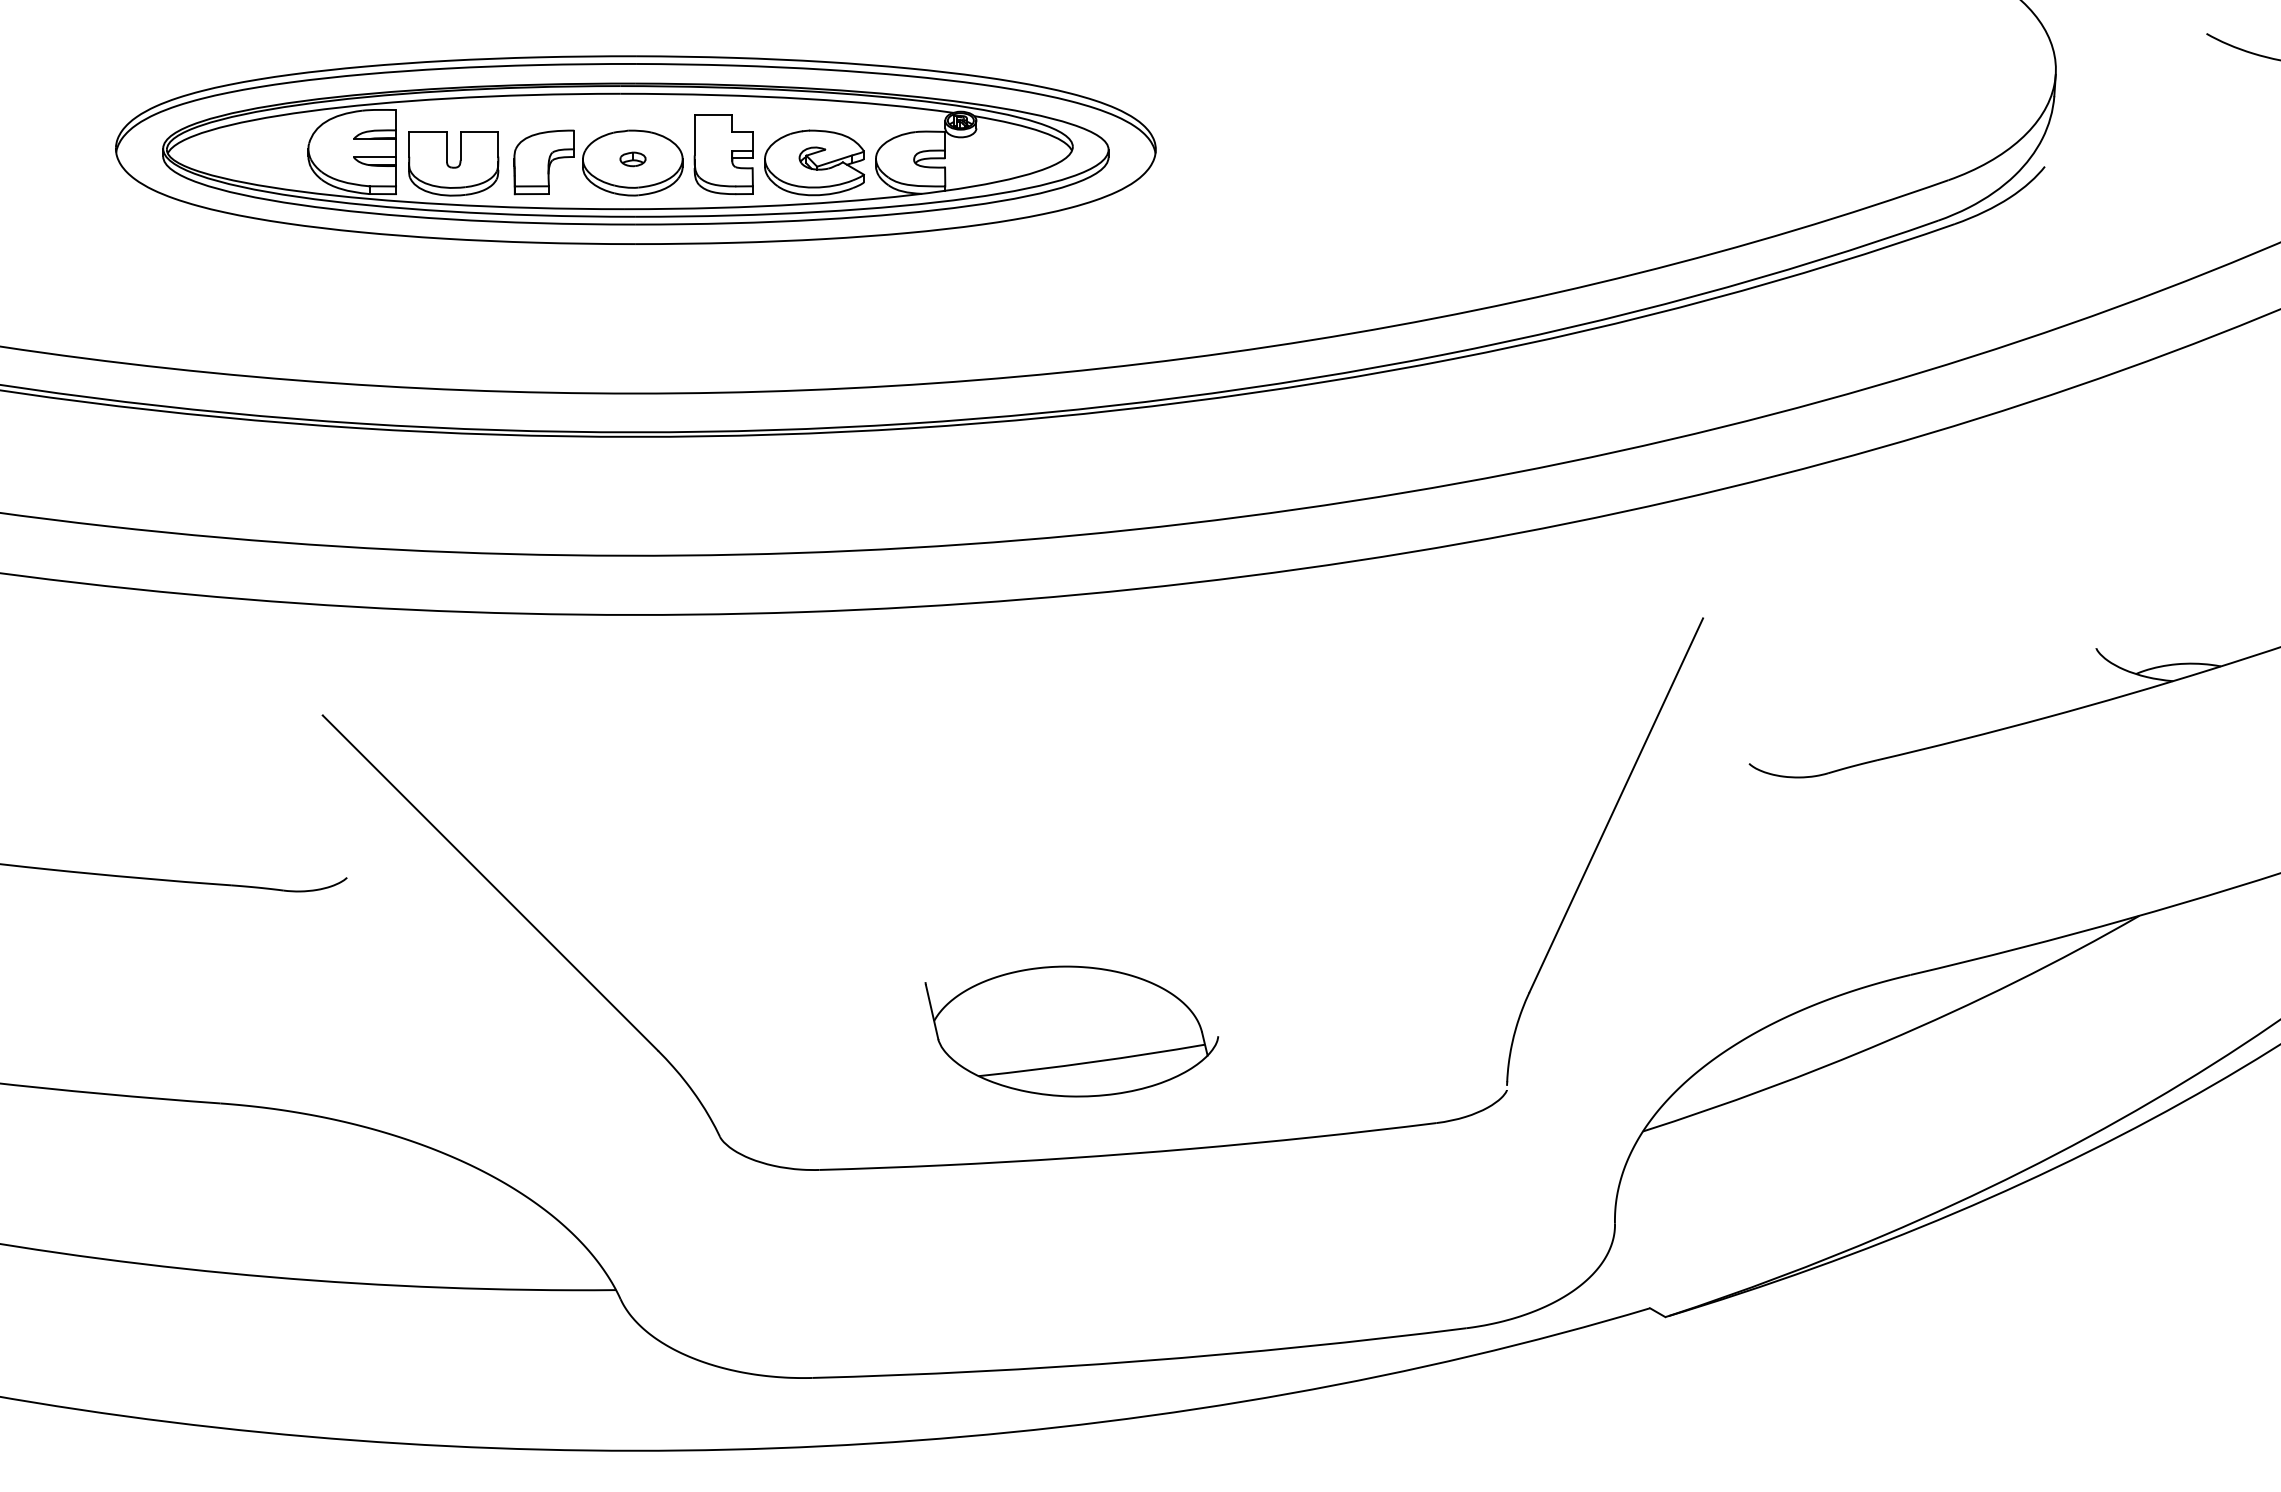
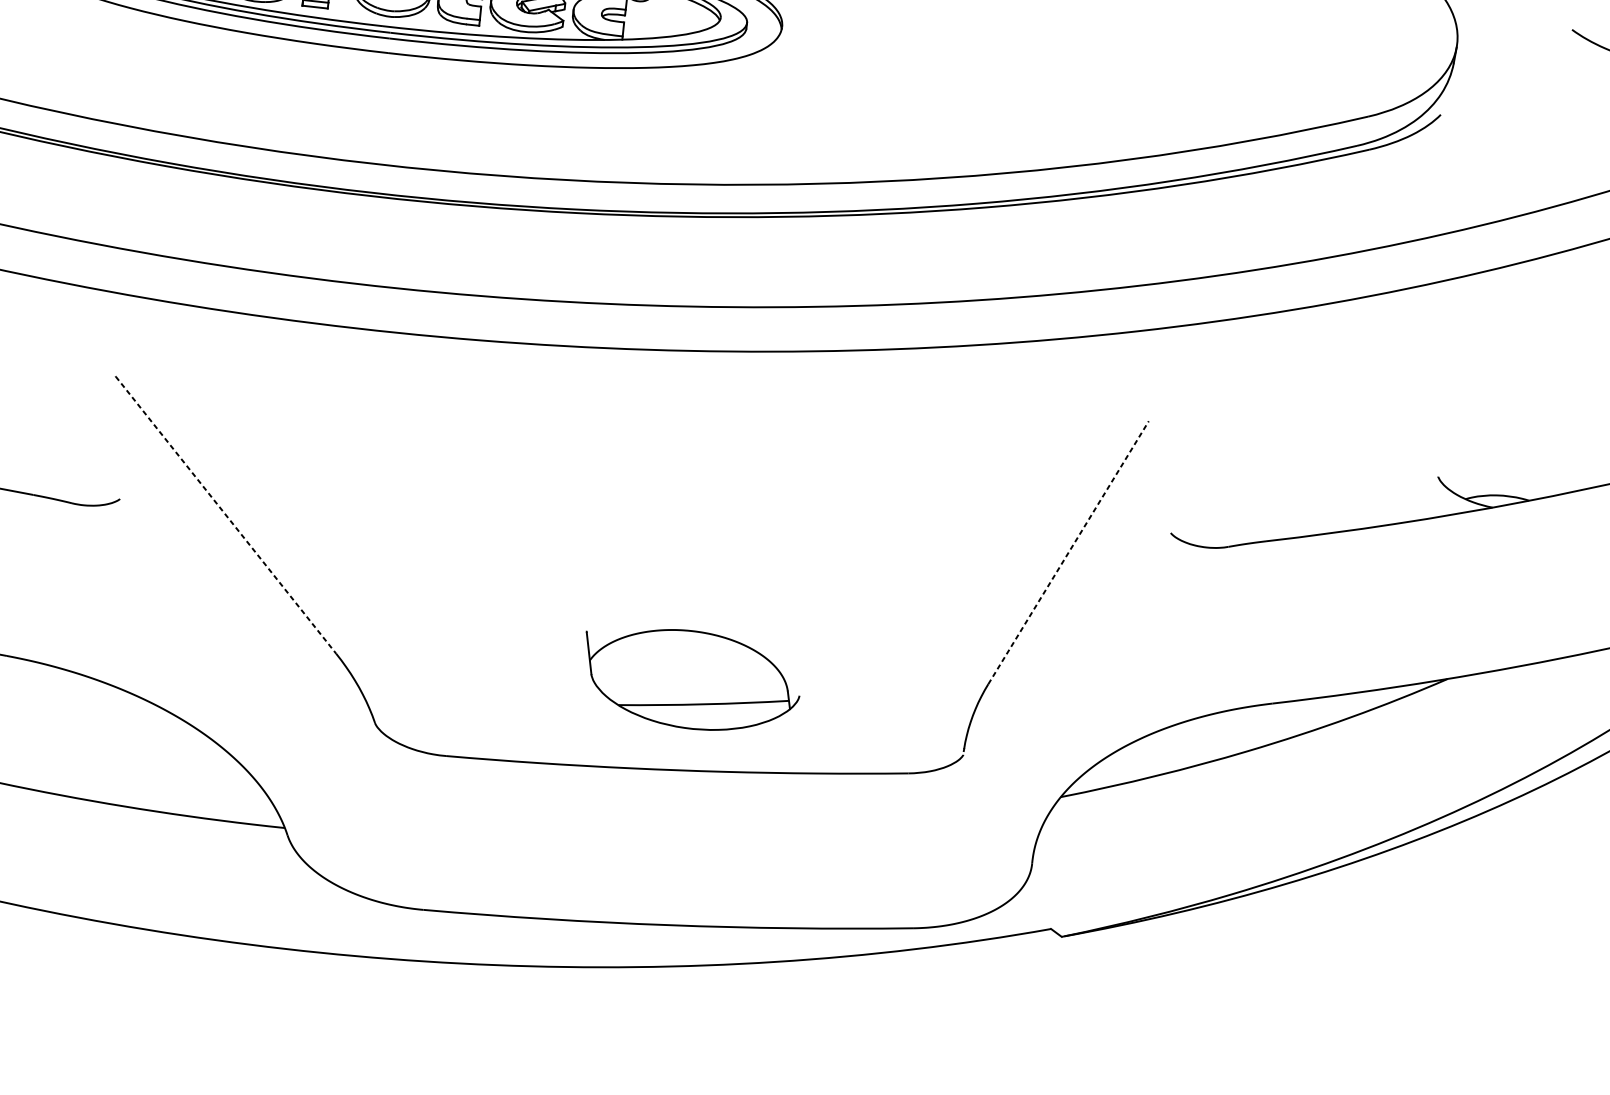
line: (1616, 804) -> (1068, 552), solid -> dashed
line: (490, 883) -> (226, 515), solid -> dashed
part: (1071, 1031) -> (690, 679), moved

